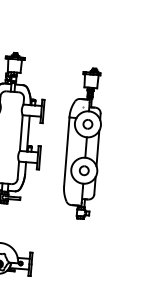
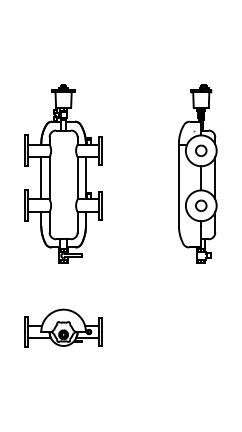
part: (83, 143) -> (197, 173), moved

